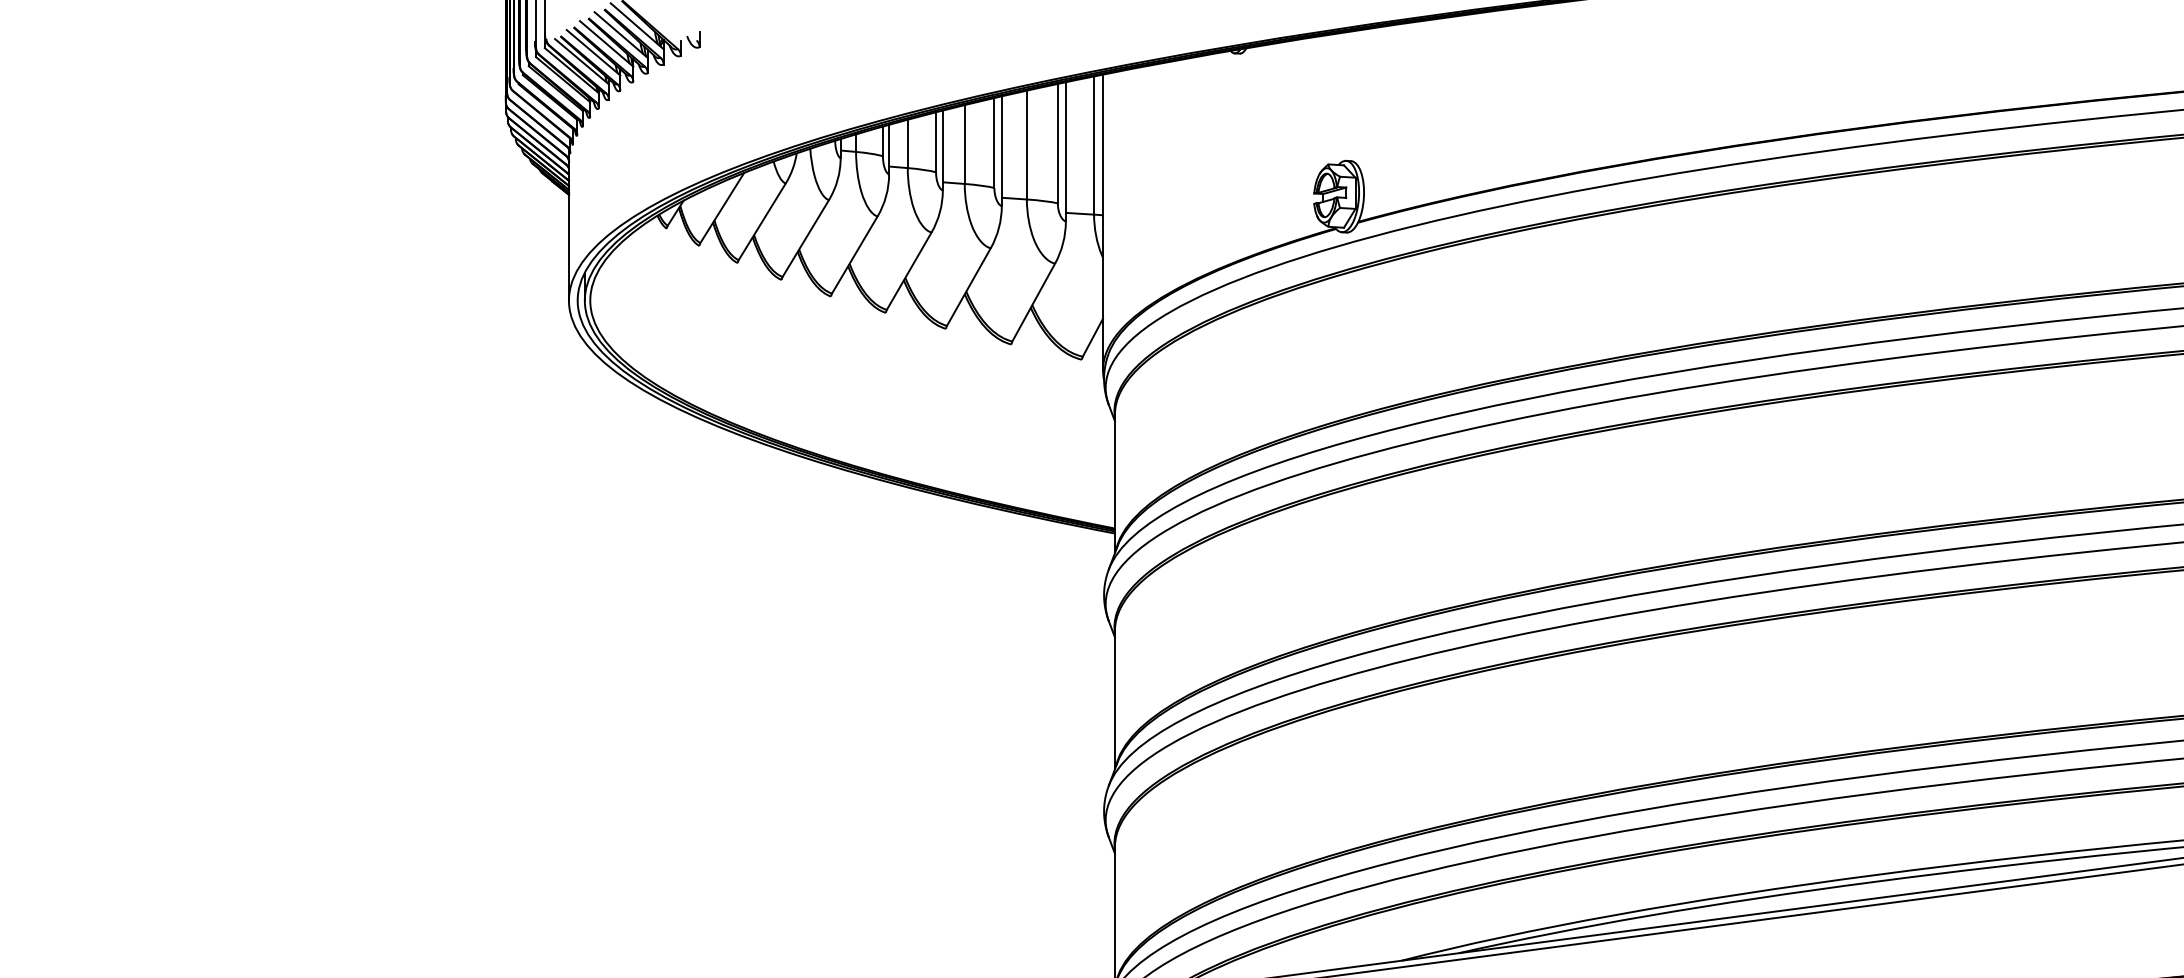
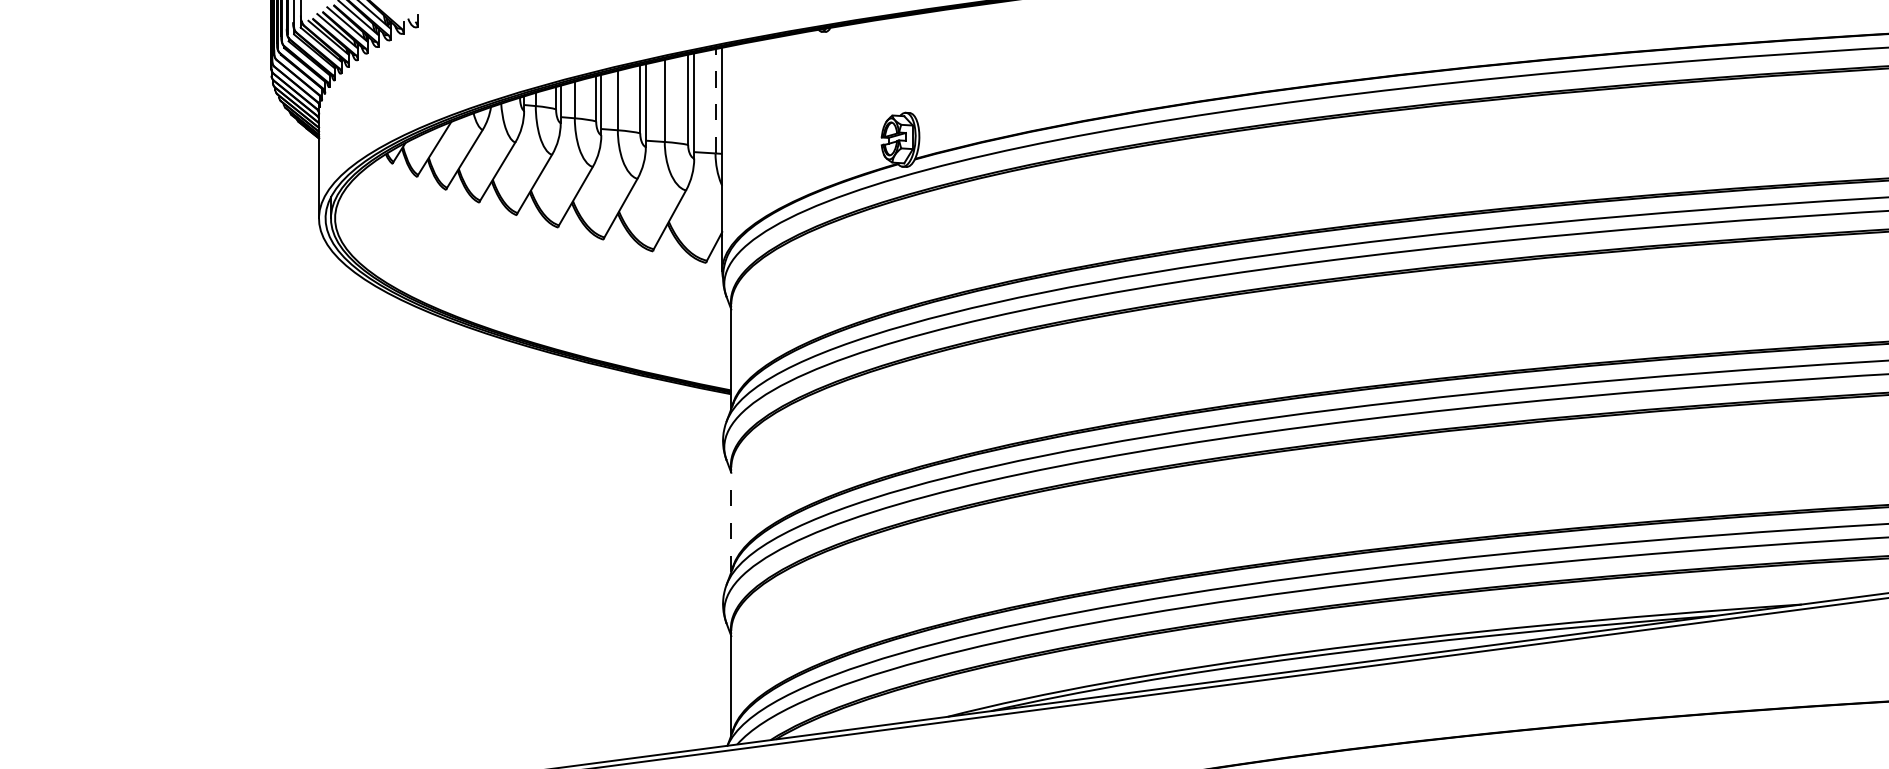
line: (1094, 144) -> (715, 100), solid -> dashed
line: (1115, 699) -> (731, 519), solid -> dashed

